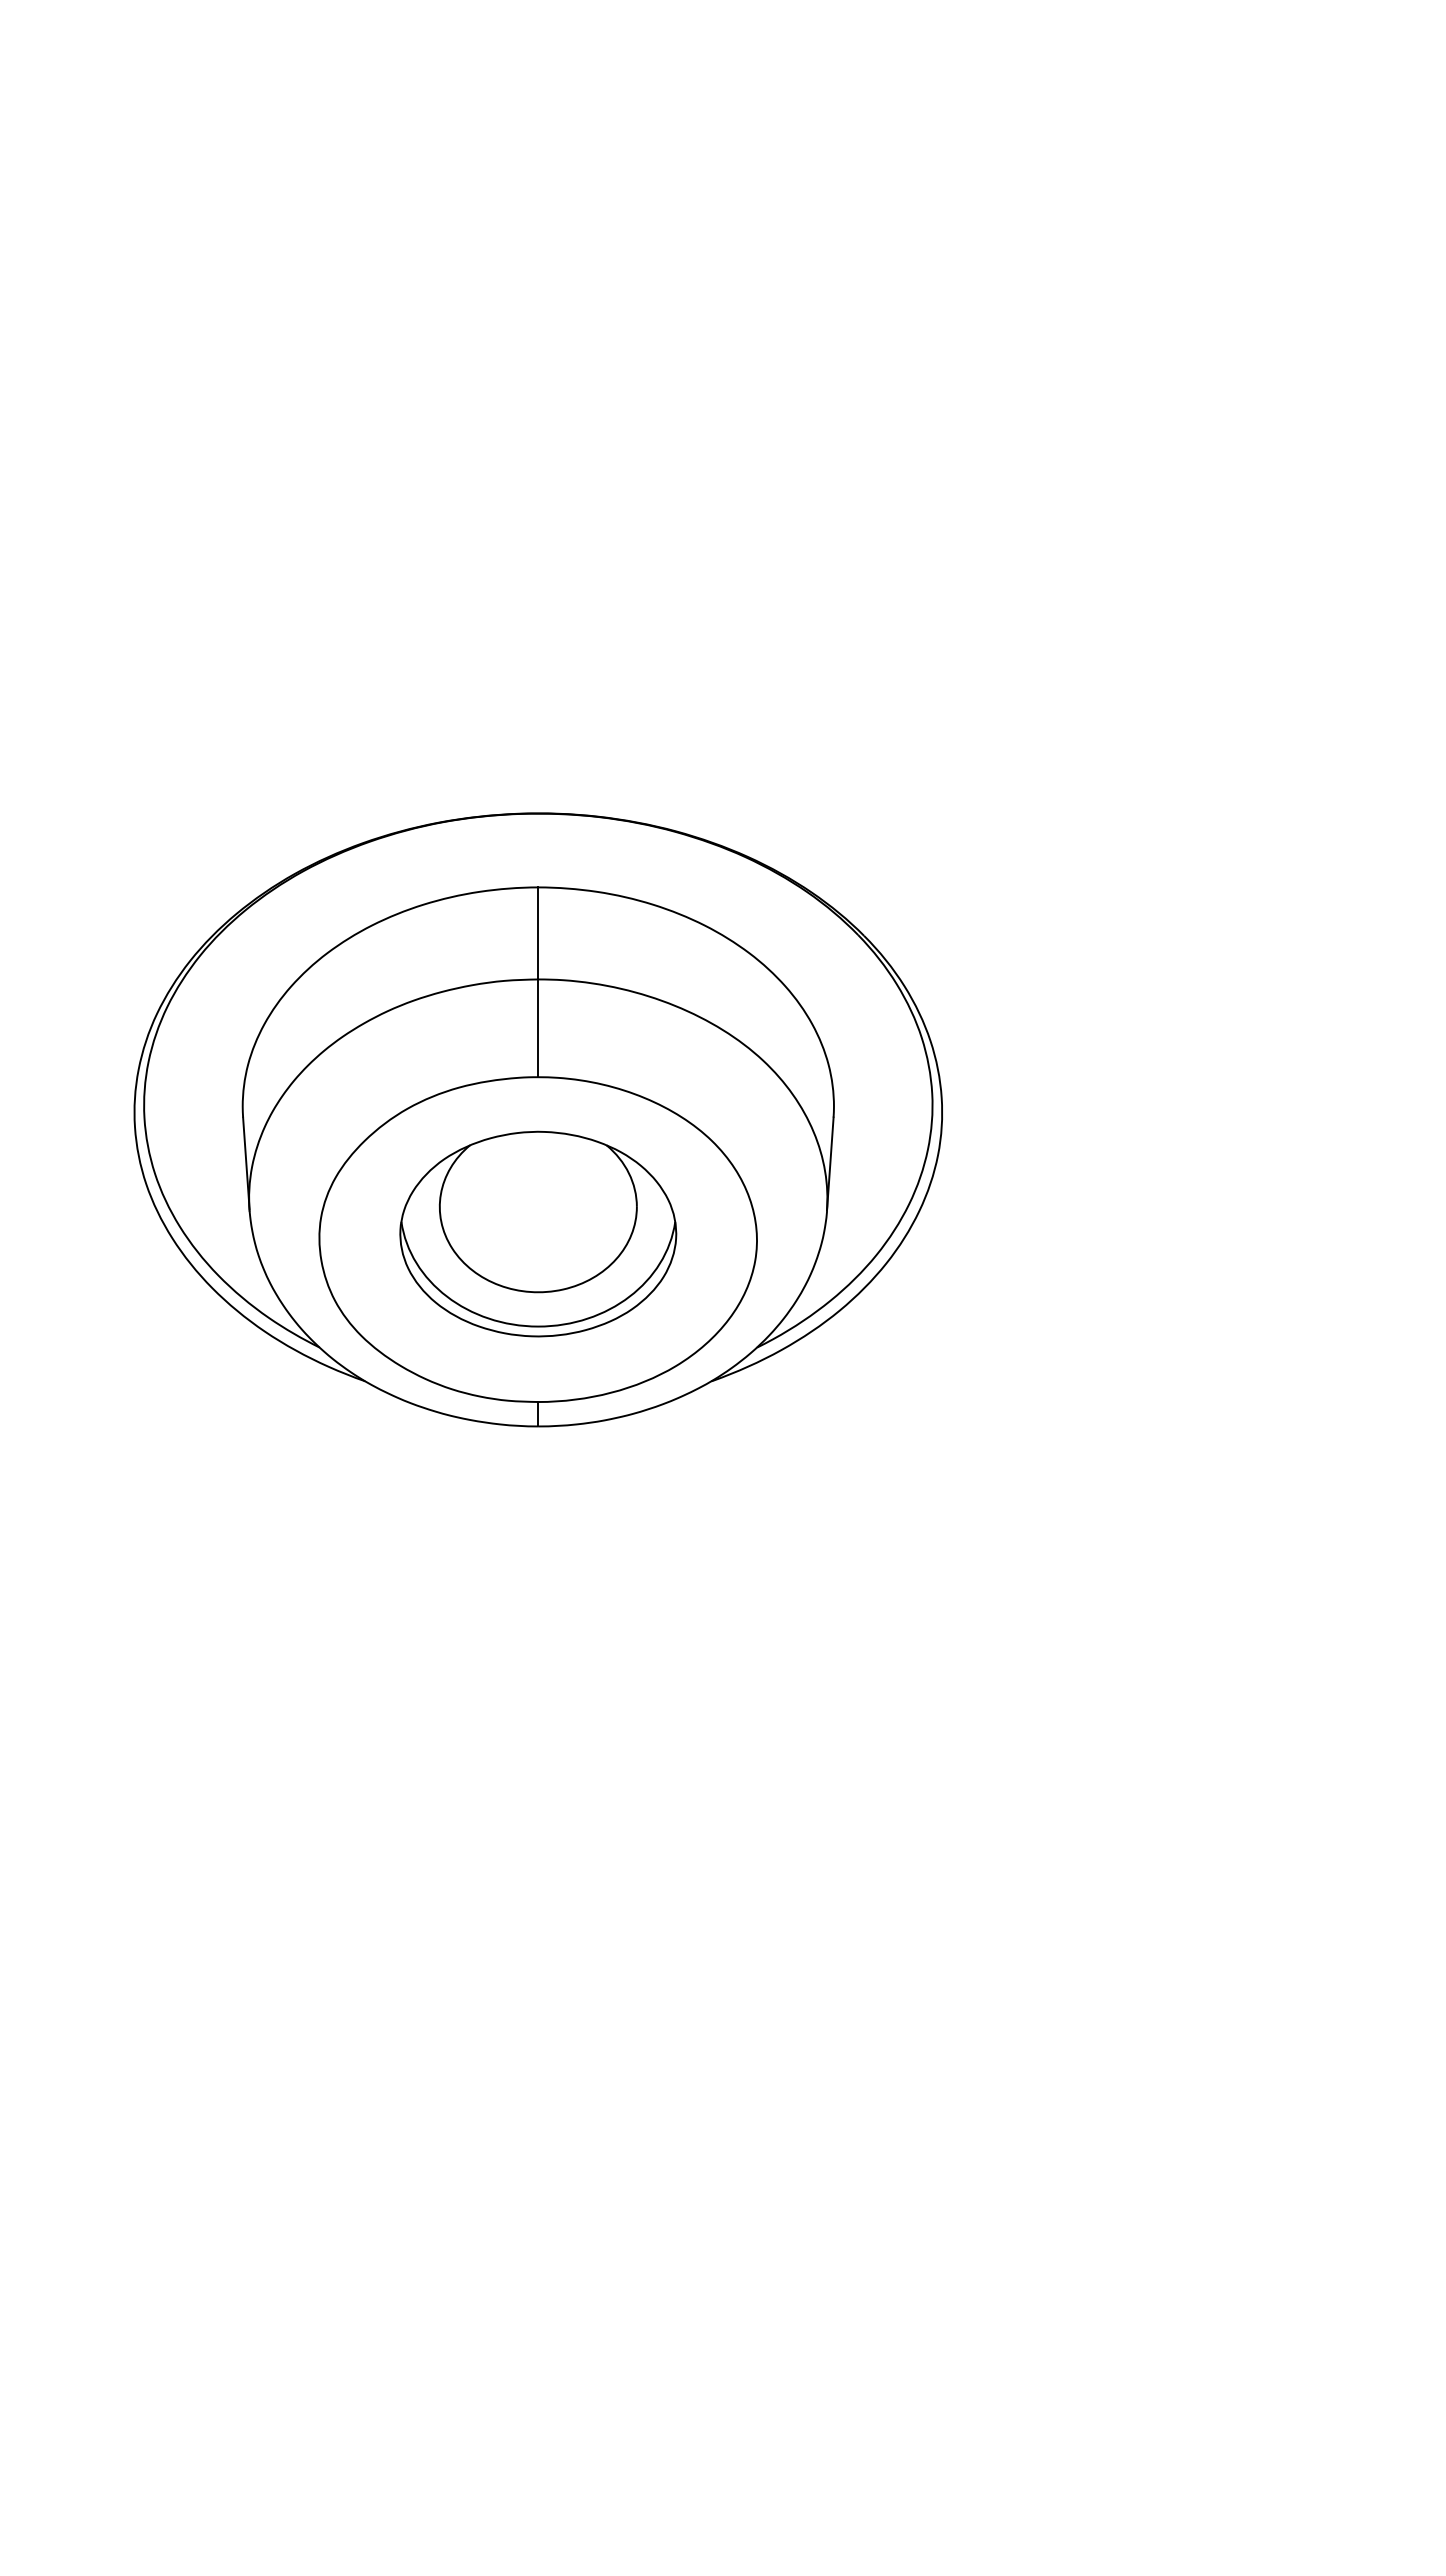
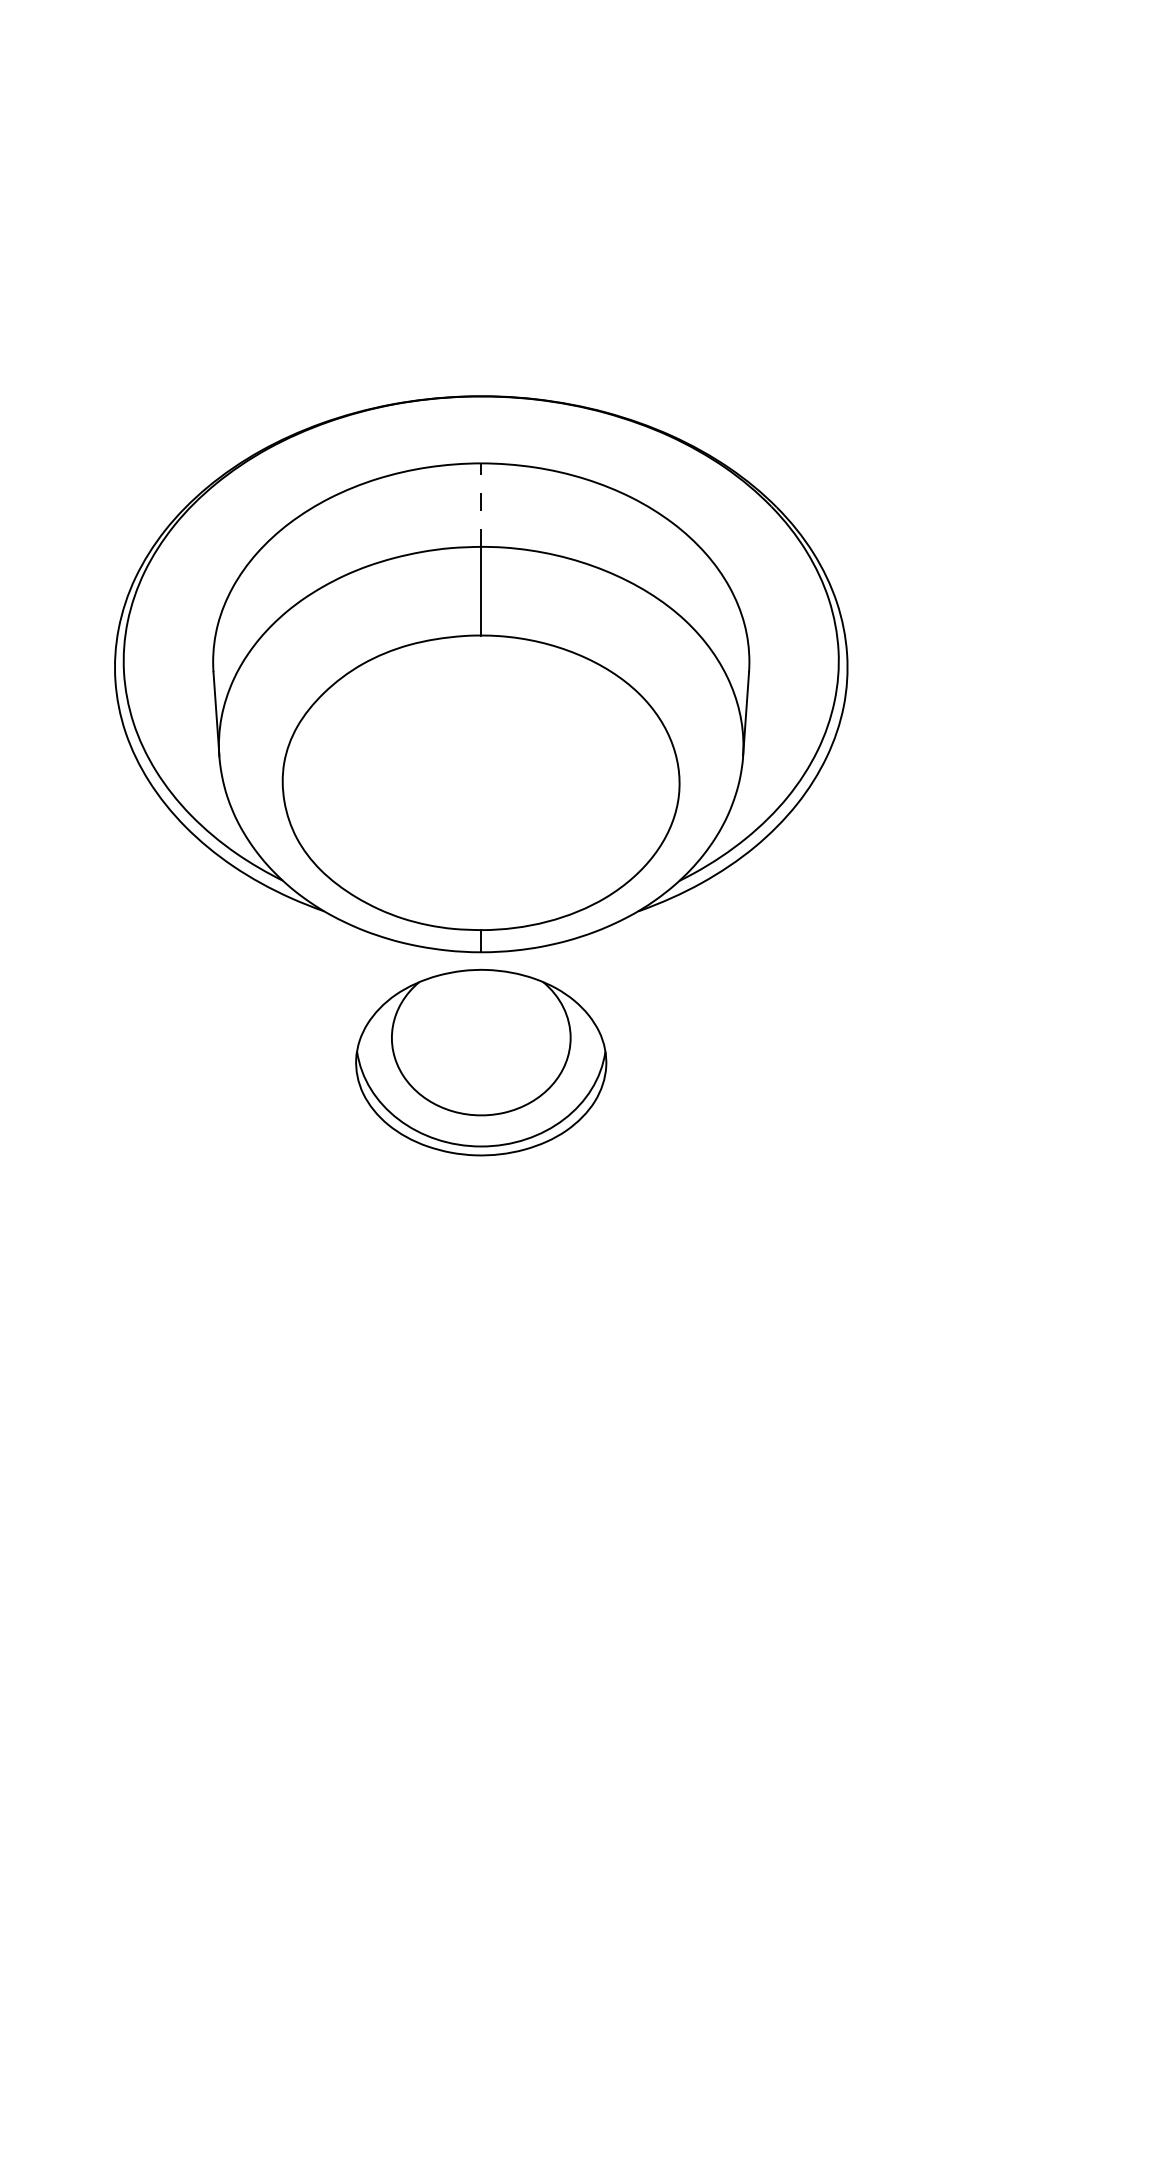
line: (538, 932) -> (481, 504), solid -> dashed
part: (538, 1233) -> (481, 1062), moved

